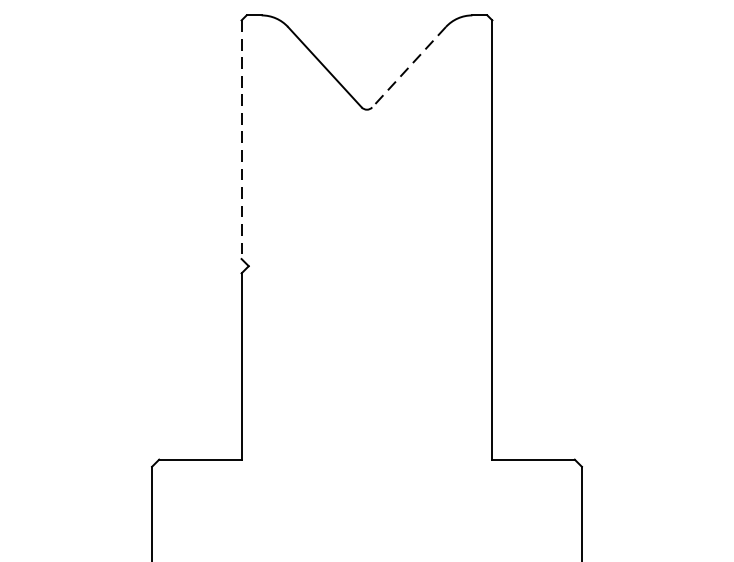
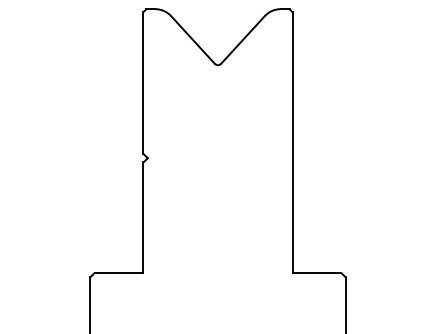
line: (408, 68) -> (242, 40), dashed -> solid
line: (241, 140) -> (143, 83), dashed -> solid

